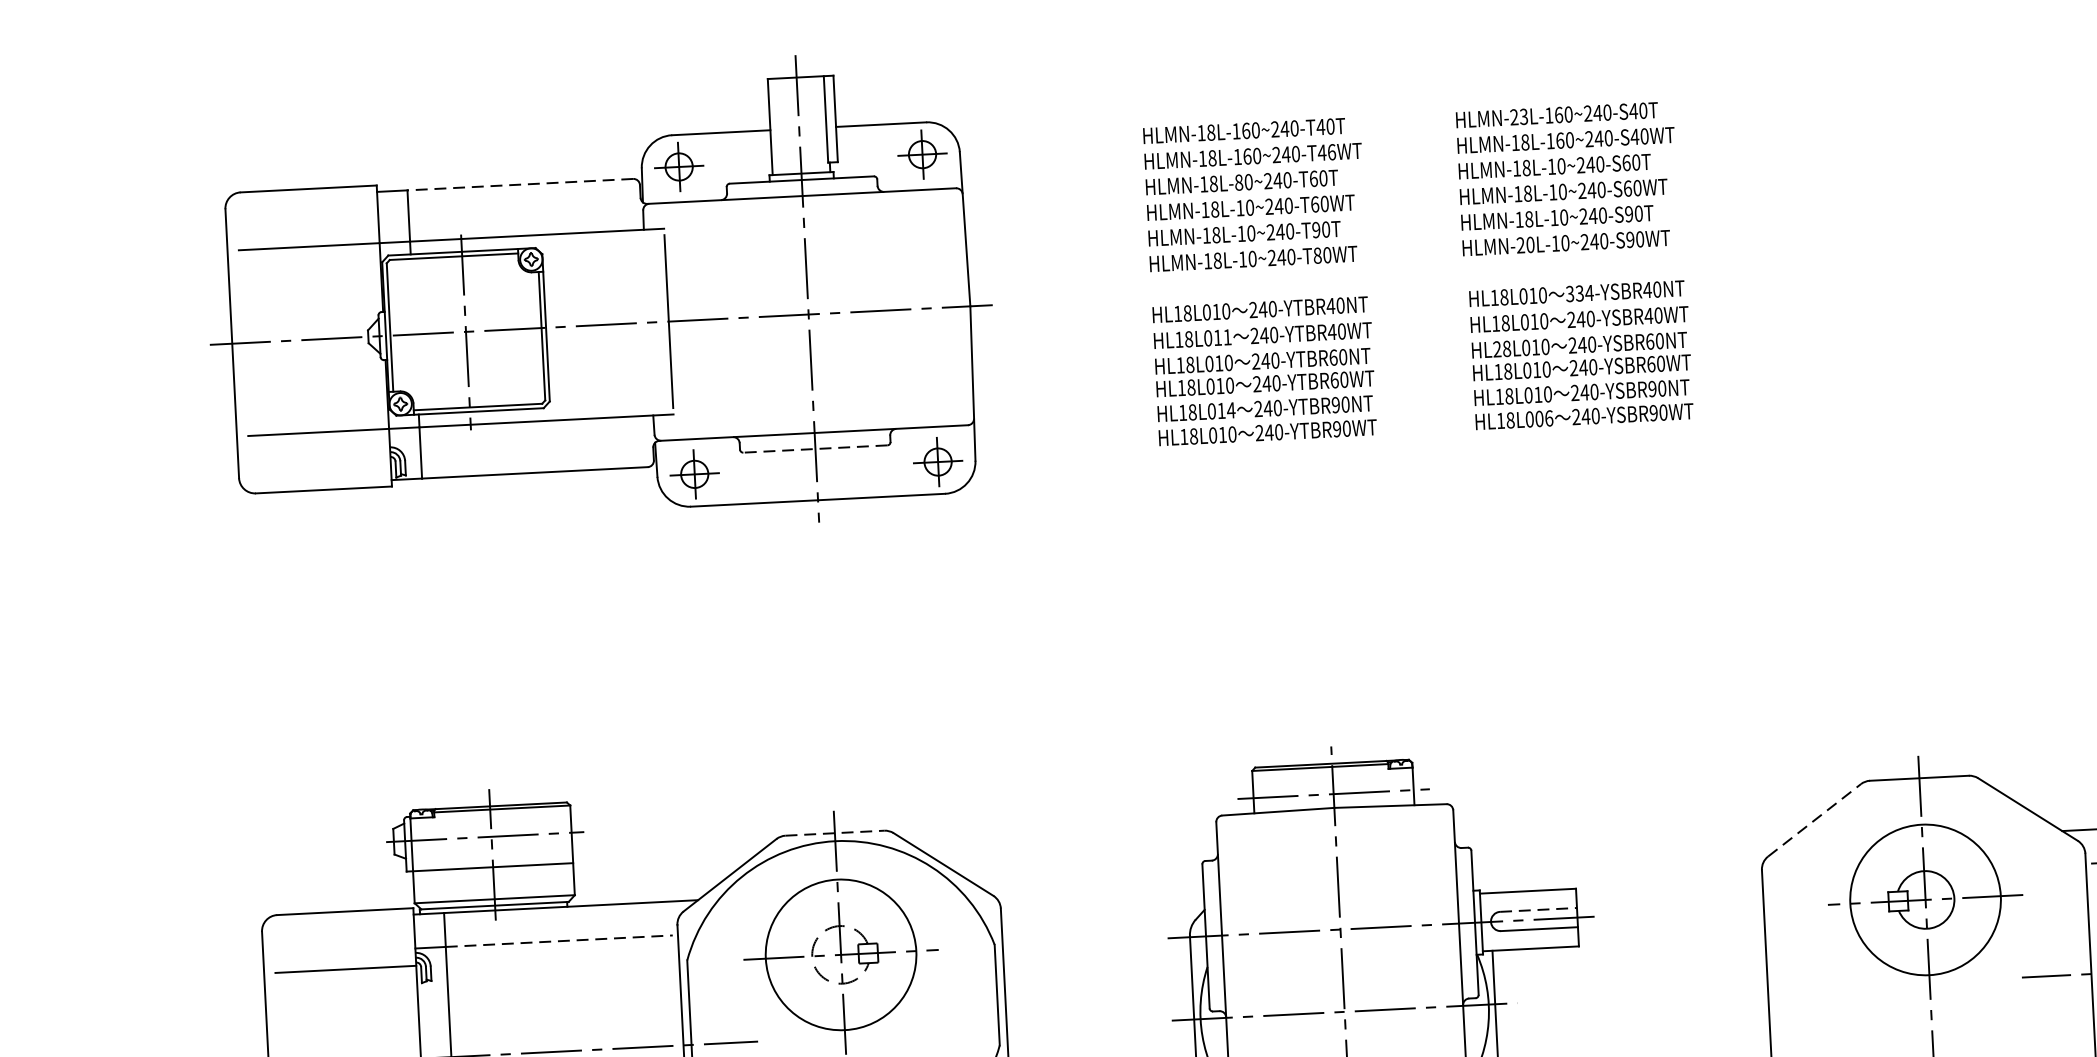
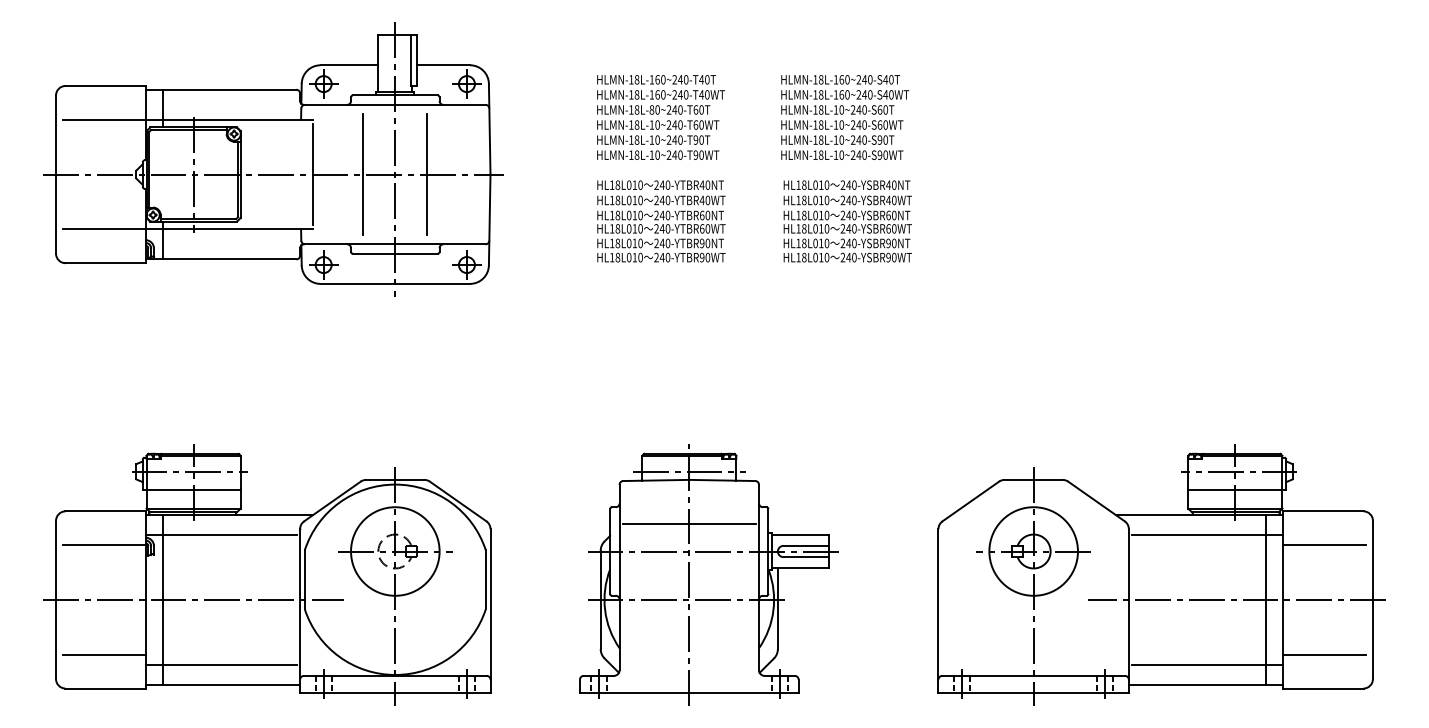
text: (1519, 116) -> (818, 79), HLMN-23L-160~240-S40T -> HLMN-18L-160~240-S40T
text: (1332, 151) -> (707, 94), HLMN-18L-160~240-T46WT -> HLMN-18L-160~240-T40WT
line: (519, 184) -> (229, 89), dashed -> solid
text: (1525, 243) -> (818, 154), HLMN-20L-10~240-S90WT -> HLMN-18L-10~240-S90WT
text: (1316, 254) -> (695, 154), HLMN-18L-10~240-T80WT -> HLMN-18L-10~240-T90WT
text: (1579, 292) -> (848, 184), 334-YSBR40NT -> 240-YSBR40NT
line: (863, 311) -> (427, 174), added
line: (754, 317) -> (363, 174), added
text: (1227, 337) -> (640, 200), HL18L011 -> HL18L010
text: (1497, 349) -> (798, 215), HL28L010 -> HL18L010
text: (1231, 410) -> (640, 243), HL18L014 -> HL18L010
text: (1544, 418) -> (824, 257), HL18L006 -> HL18L010
line: (814, 448) -> (394, 253), dashed -> solid
line: (1813, 820) -> (970, 501), dashed -> solid
line: (835, 832) -> (395, 479), dashed -> solid
line: (1338, 883) -> (689, 524), added
line: (1539, 909) -> (806, 545), dashed -> solid
line: (559, 941) -> (230, 535), dashed -> solid

